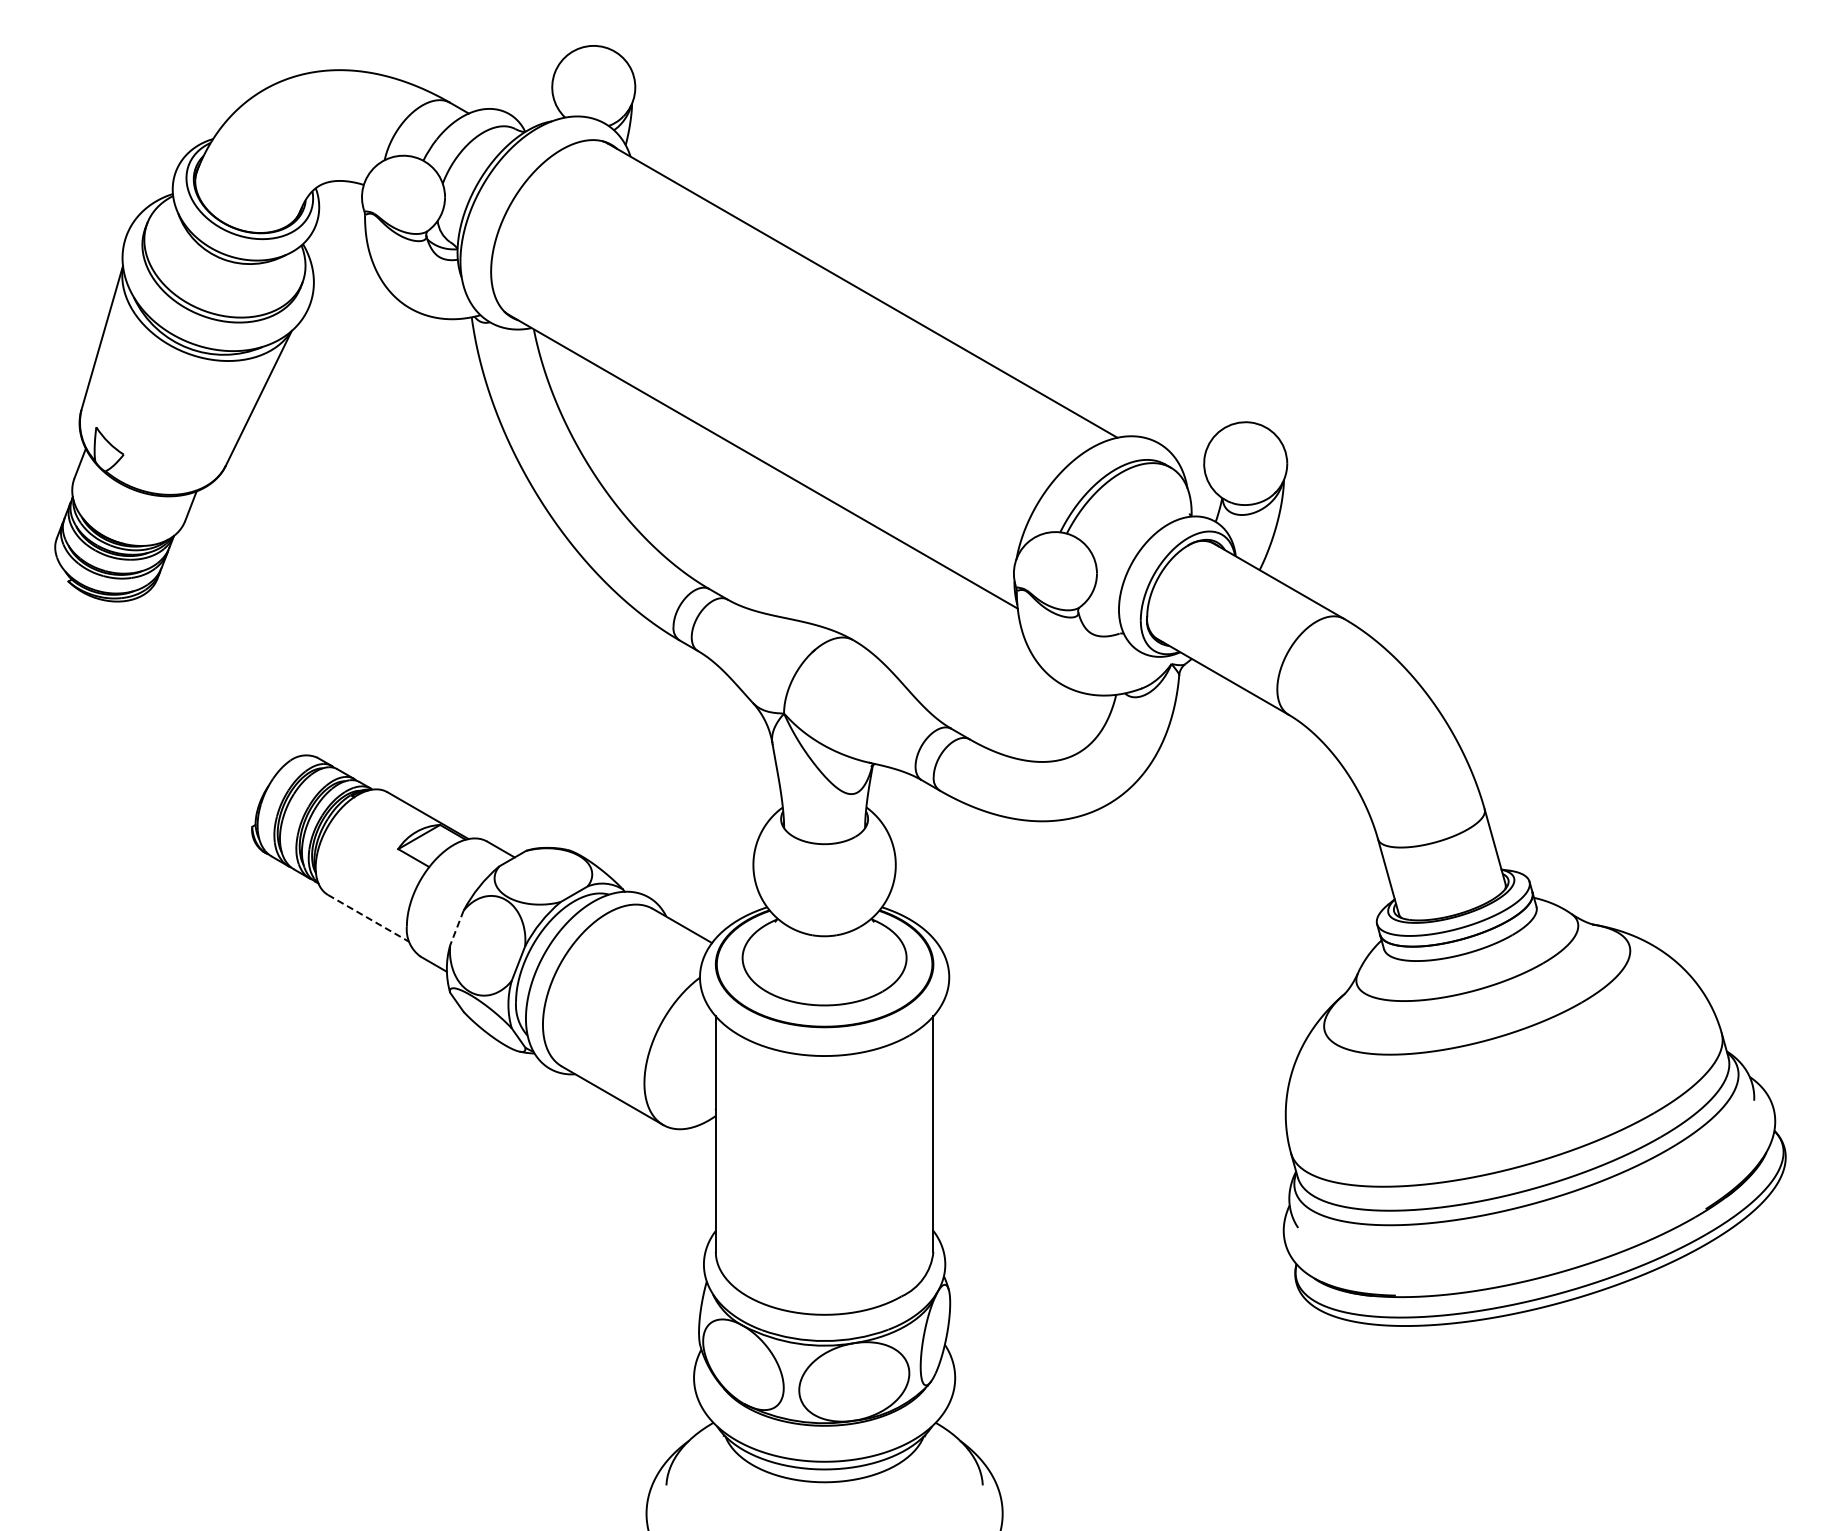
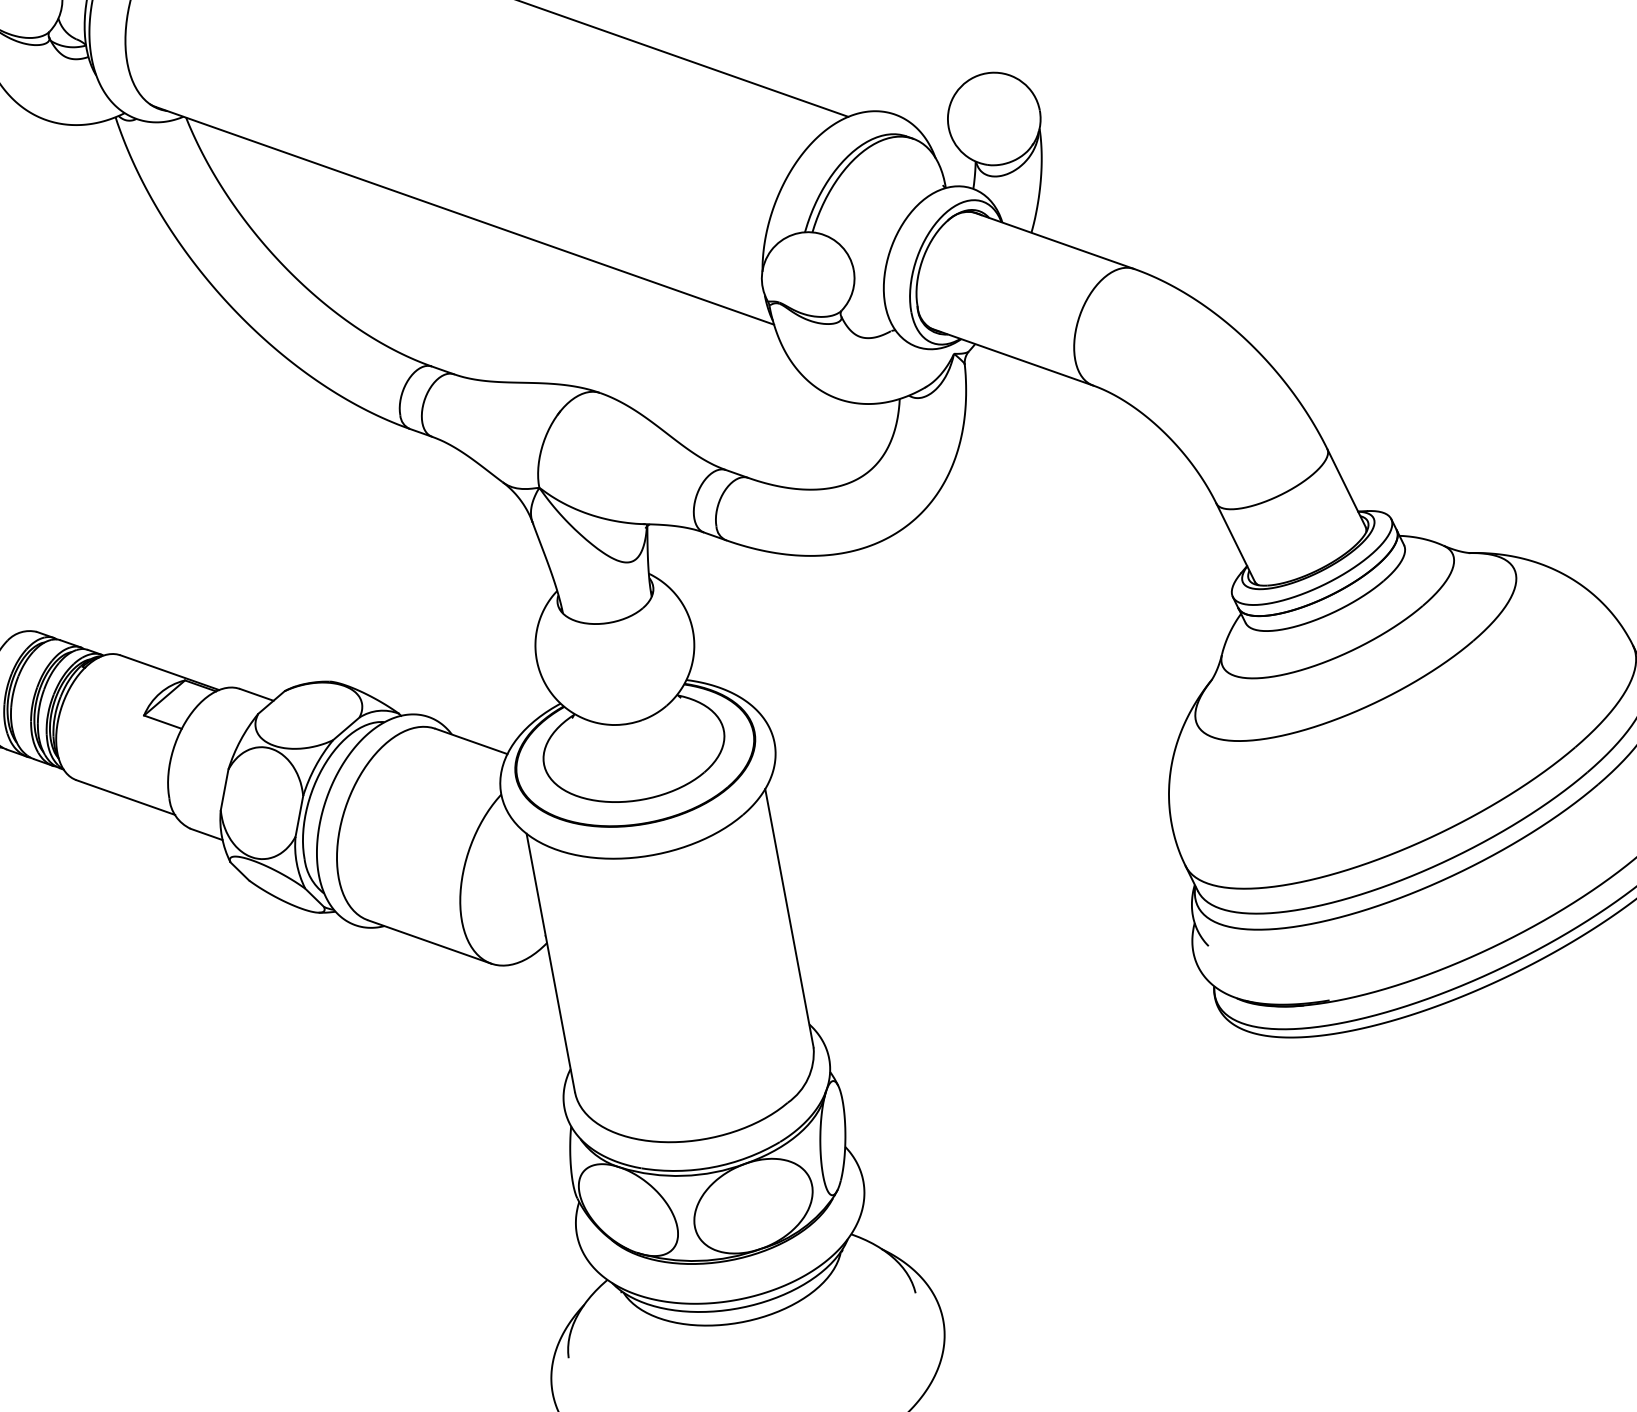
line: (368, 918) -> (125, 797), dashed -> solid
line: (456, 928) -> (224, 790), dashed -> solid

